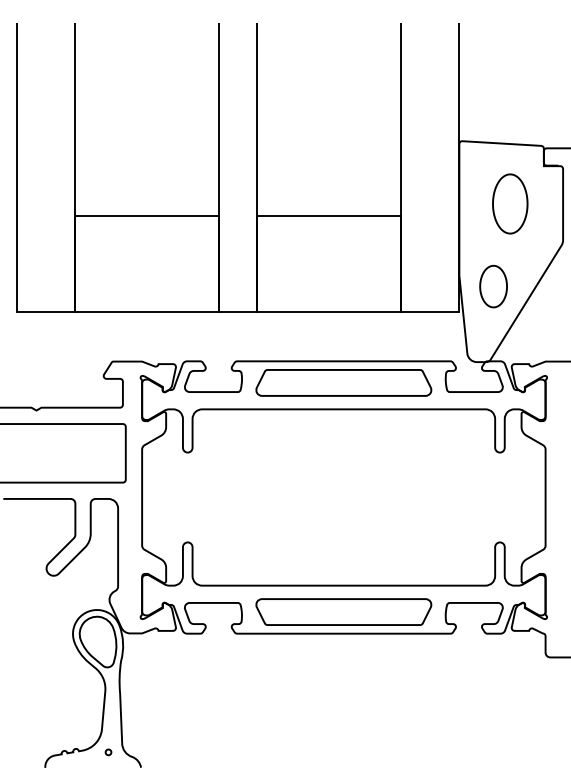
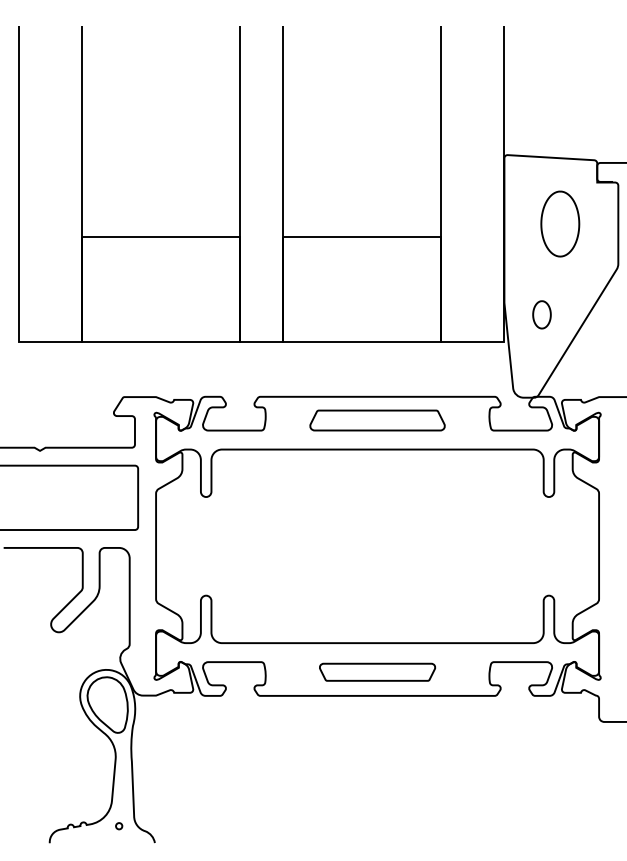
part: (493, 286) -> (541, 314), size x0.6
part: (343, 382) -> (377, 420), size x0.7
part: (343, 612) -> (377, 672), size x0.6

